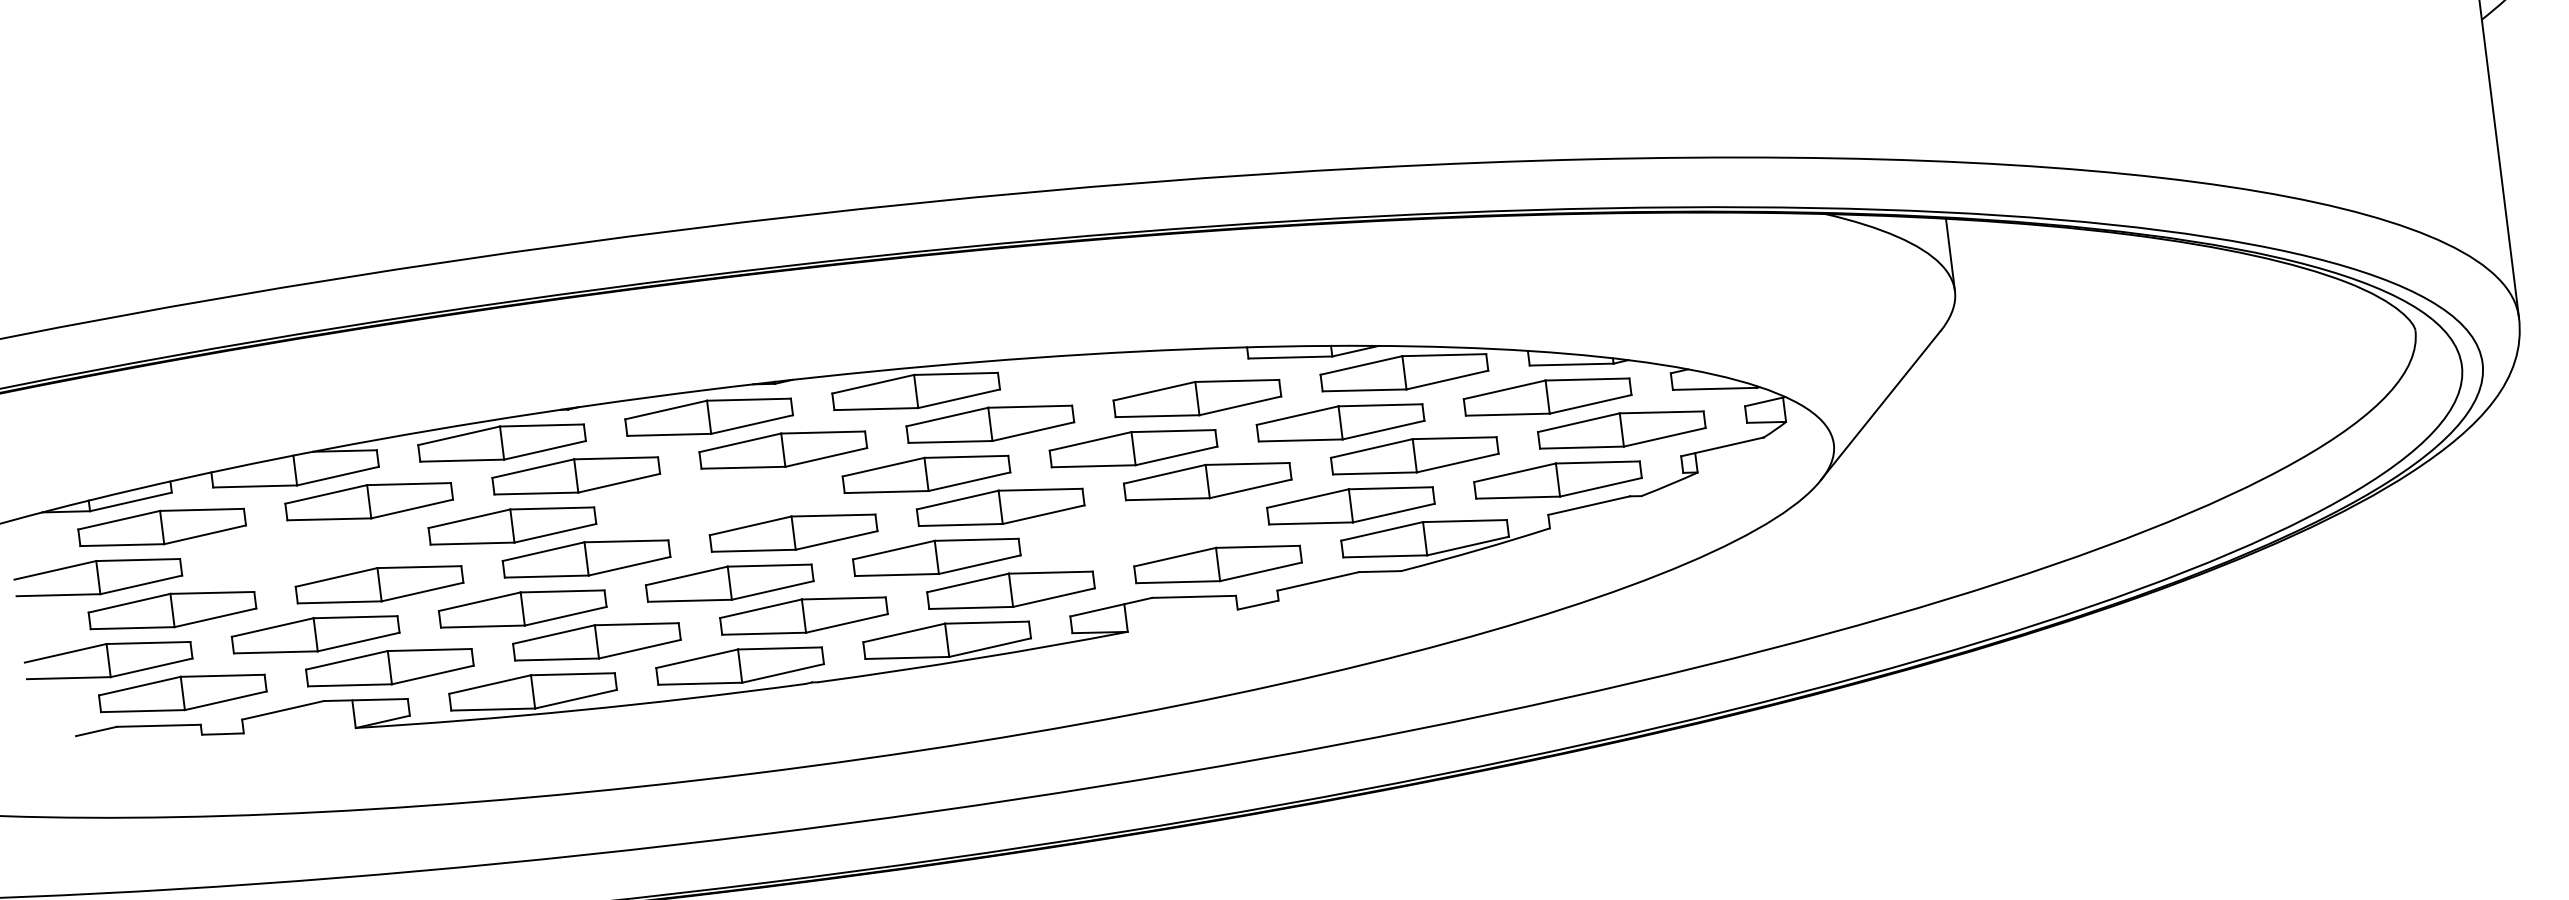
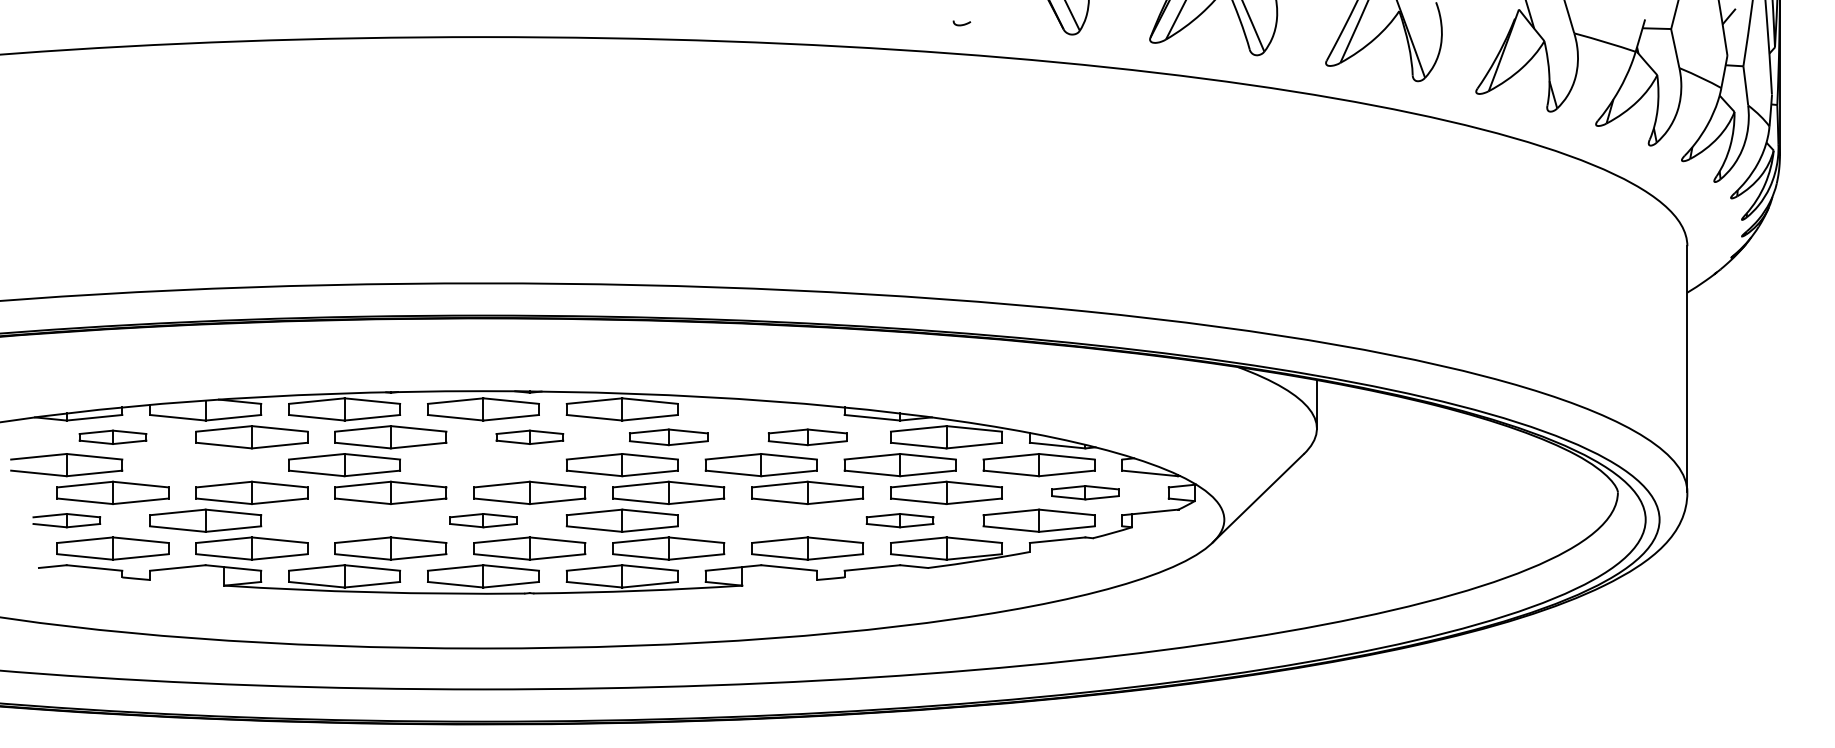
part: (1197, 398) -> (807, 437), size x0.7
part: (990, 424) -> (668, 437), size x0.7
part: (1621, 429) -> (1085, 492), size x0.6
part: (782, 450) -> (529, 437), size x0.6
part: (1349, 505) -> (899, 520), size x0.6
part: (161, 527) -> (112, 437), size x0.6
part: (729, 582) -> (483, 520), size x0.6
part: (522, 608) -> (344, 520), removed
part: (108, 660) -> (66, 520), size x0.6

